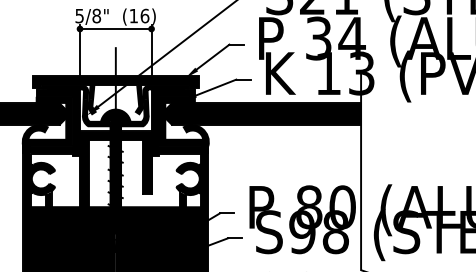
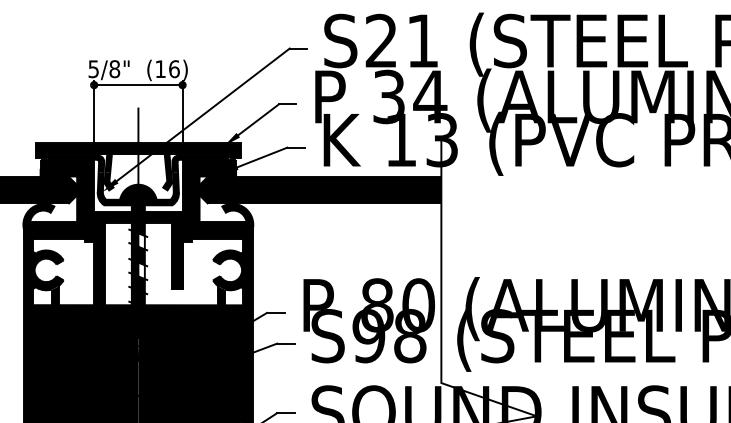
fill: (118, 155) -> (141, 241), removed
fill: (118, 179) -> (141, 270), removed

